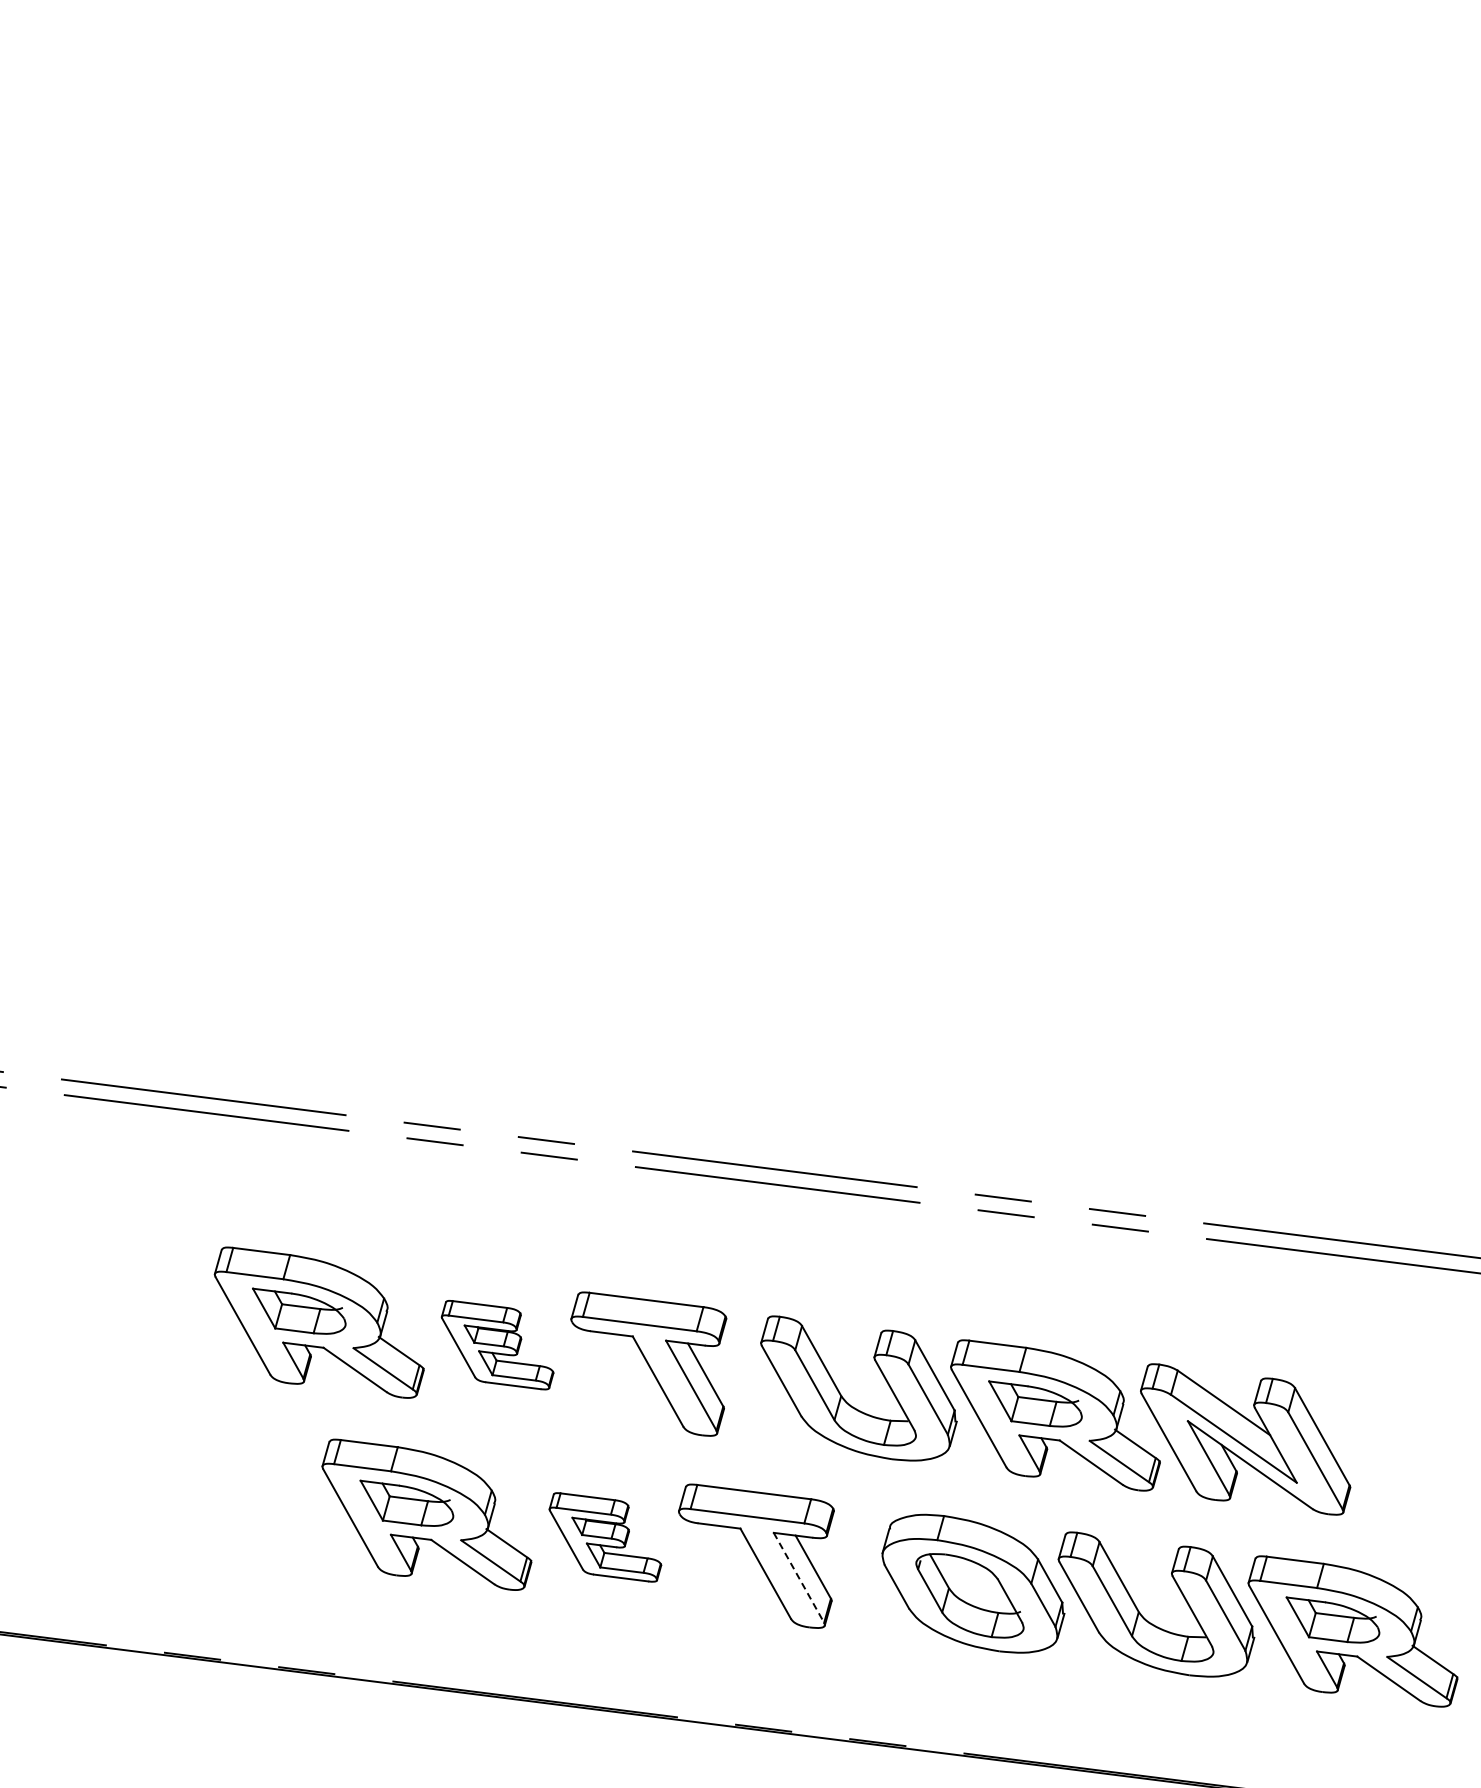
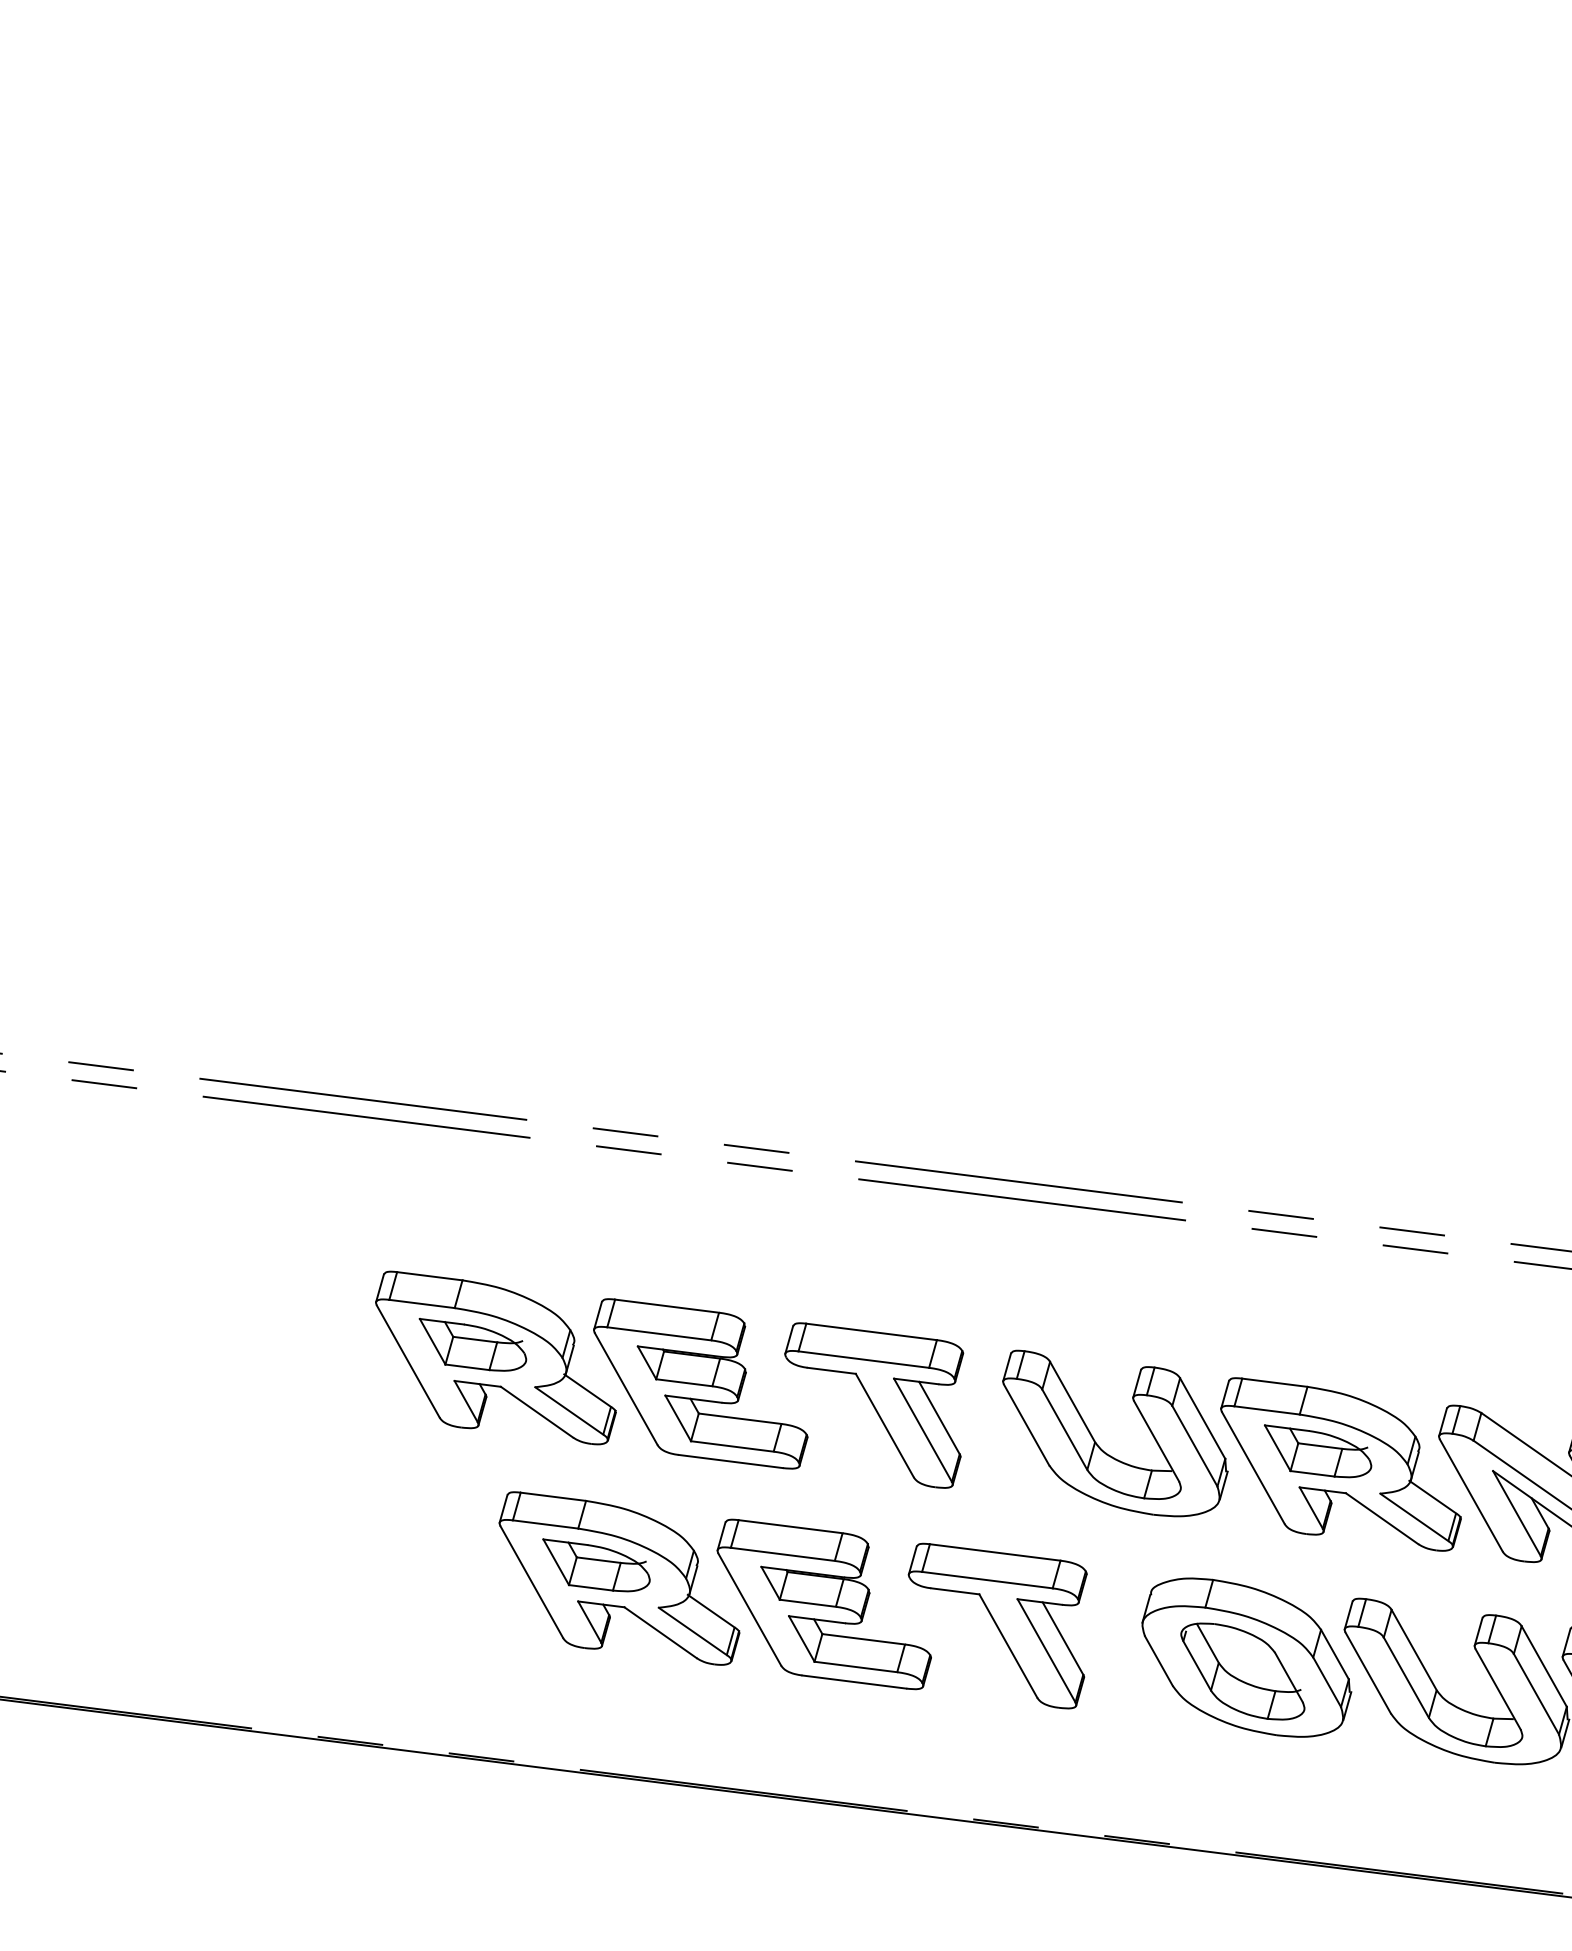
part: (497, 1344) -> (700, 1383), size x1.67
part: (605, 1537) -> (824, 1604), size x1.67
line: (798, 1577) -> (1046, 1650), dashed -> solid

